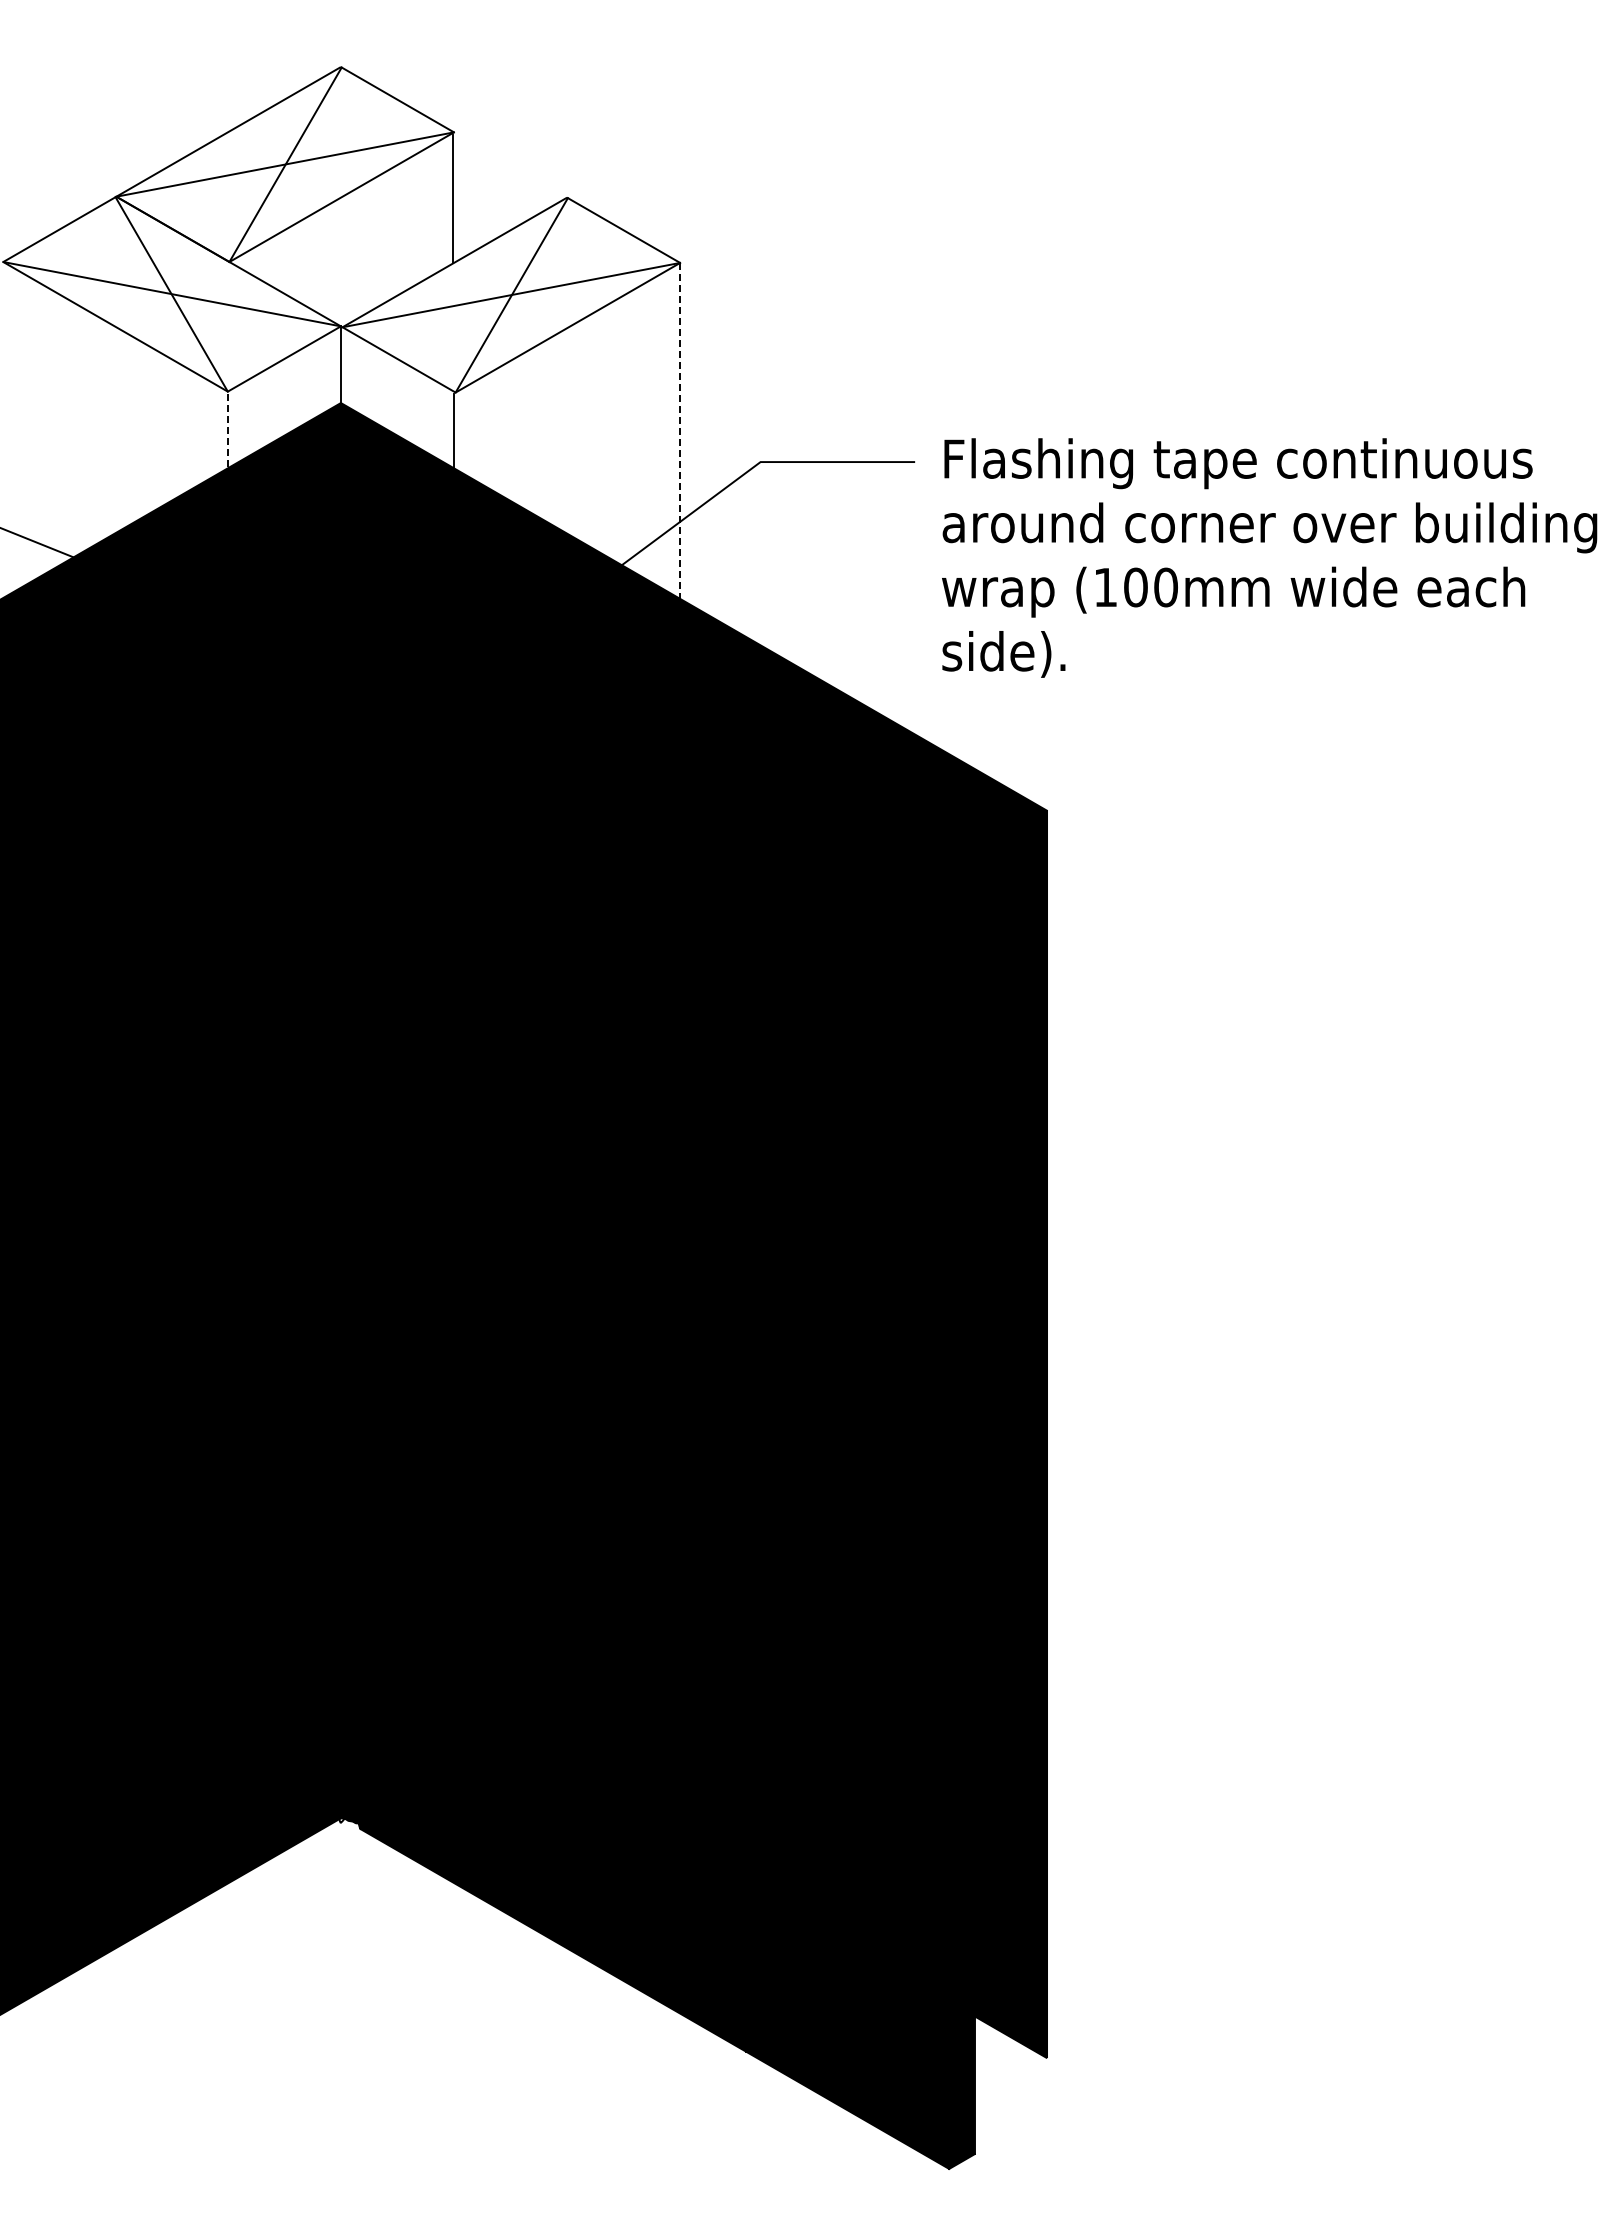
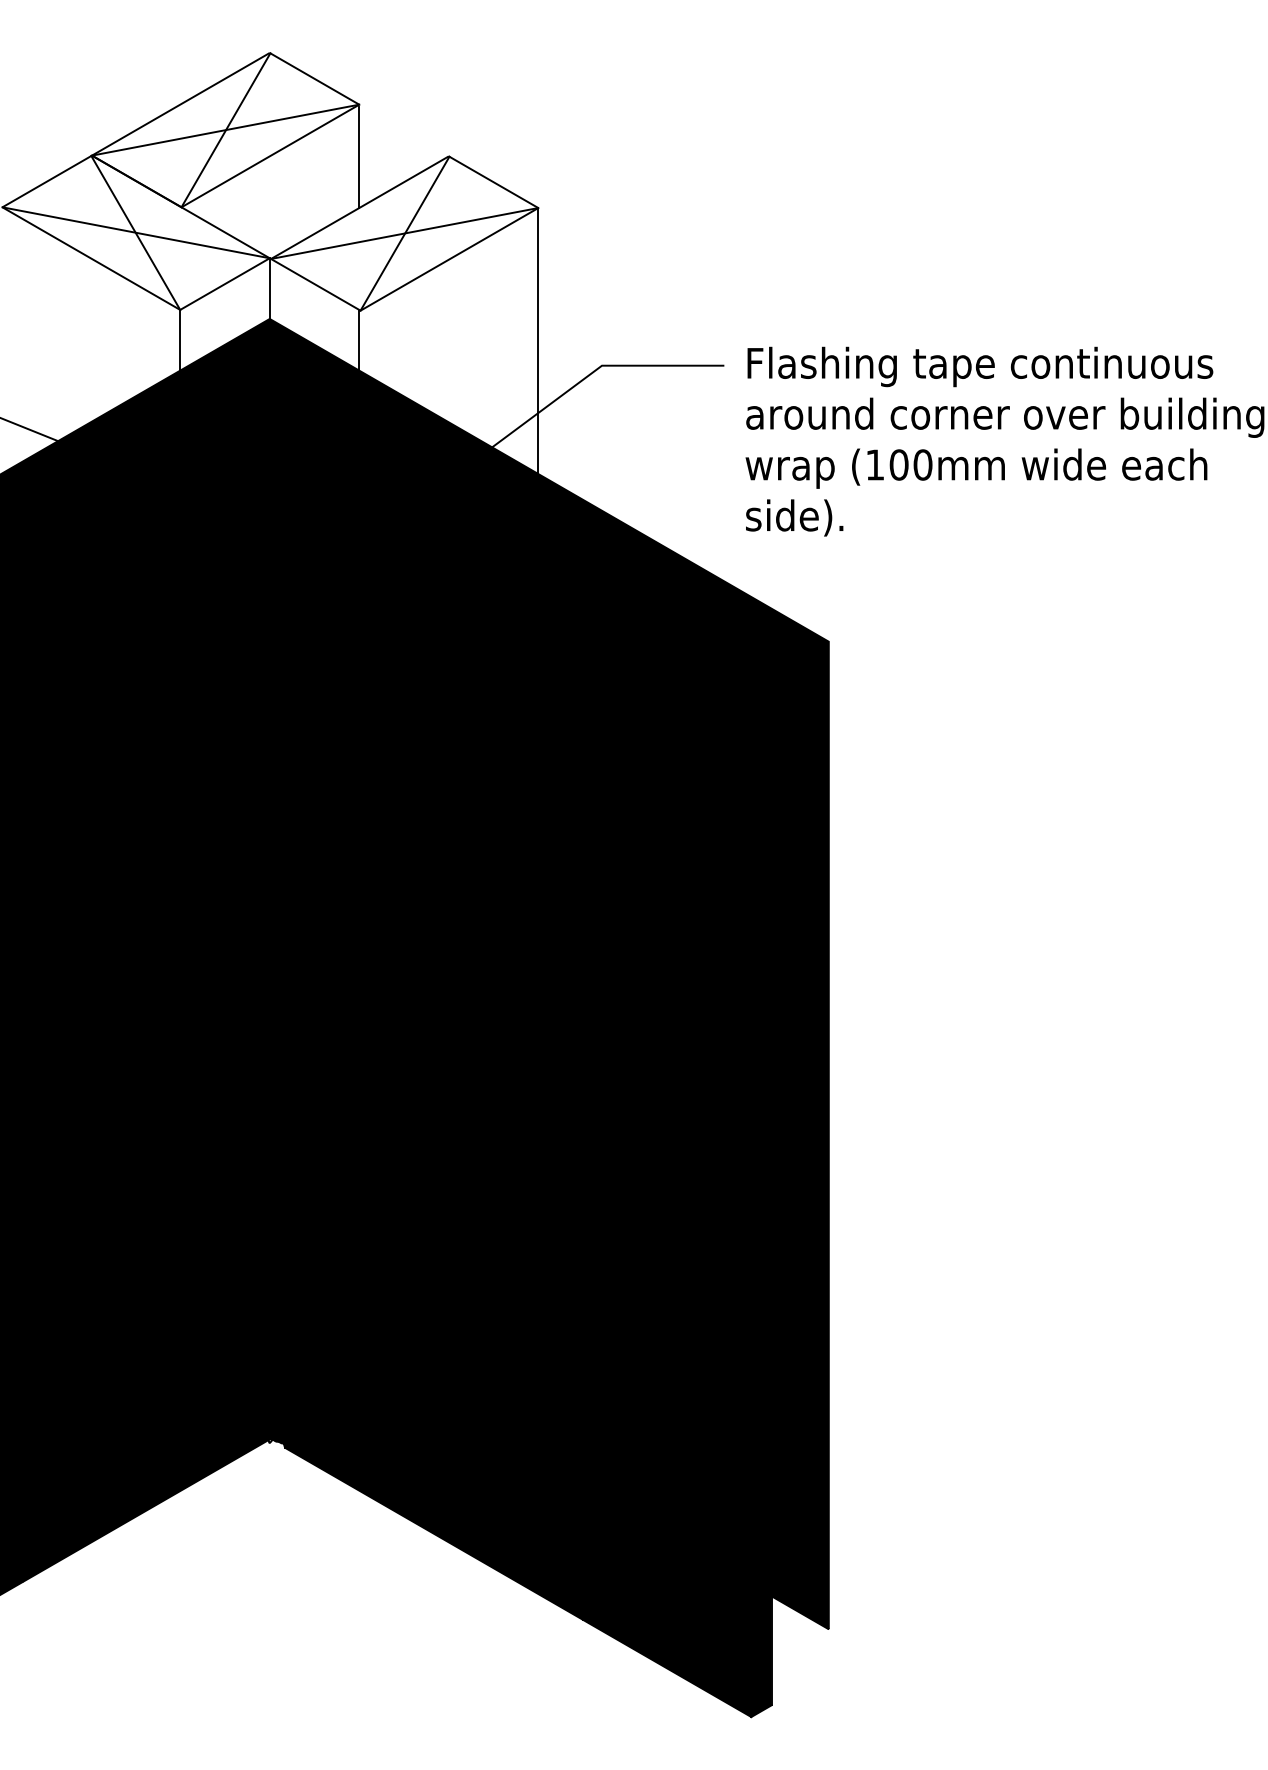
line: (680, 430) -> (538, 340), dashed -> solid
line: (227, 431) -> (179, 341), dashed -> solid

